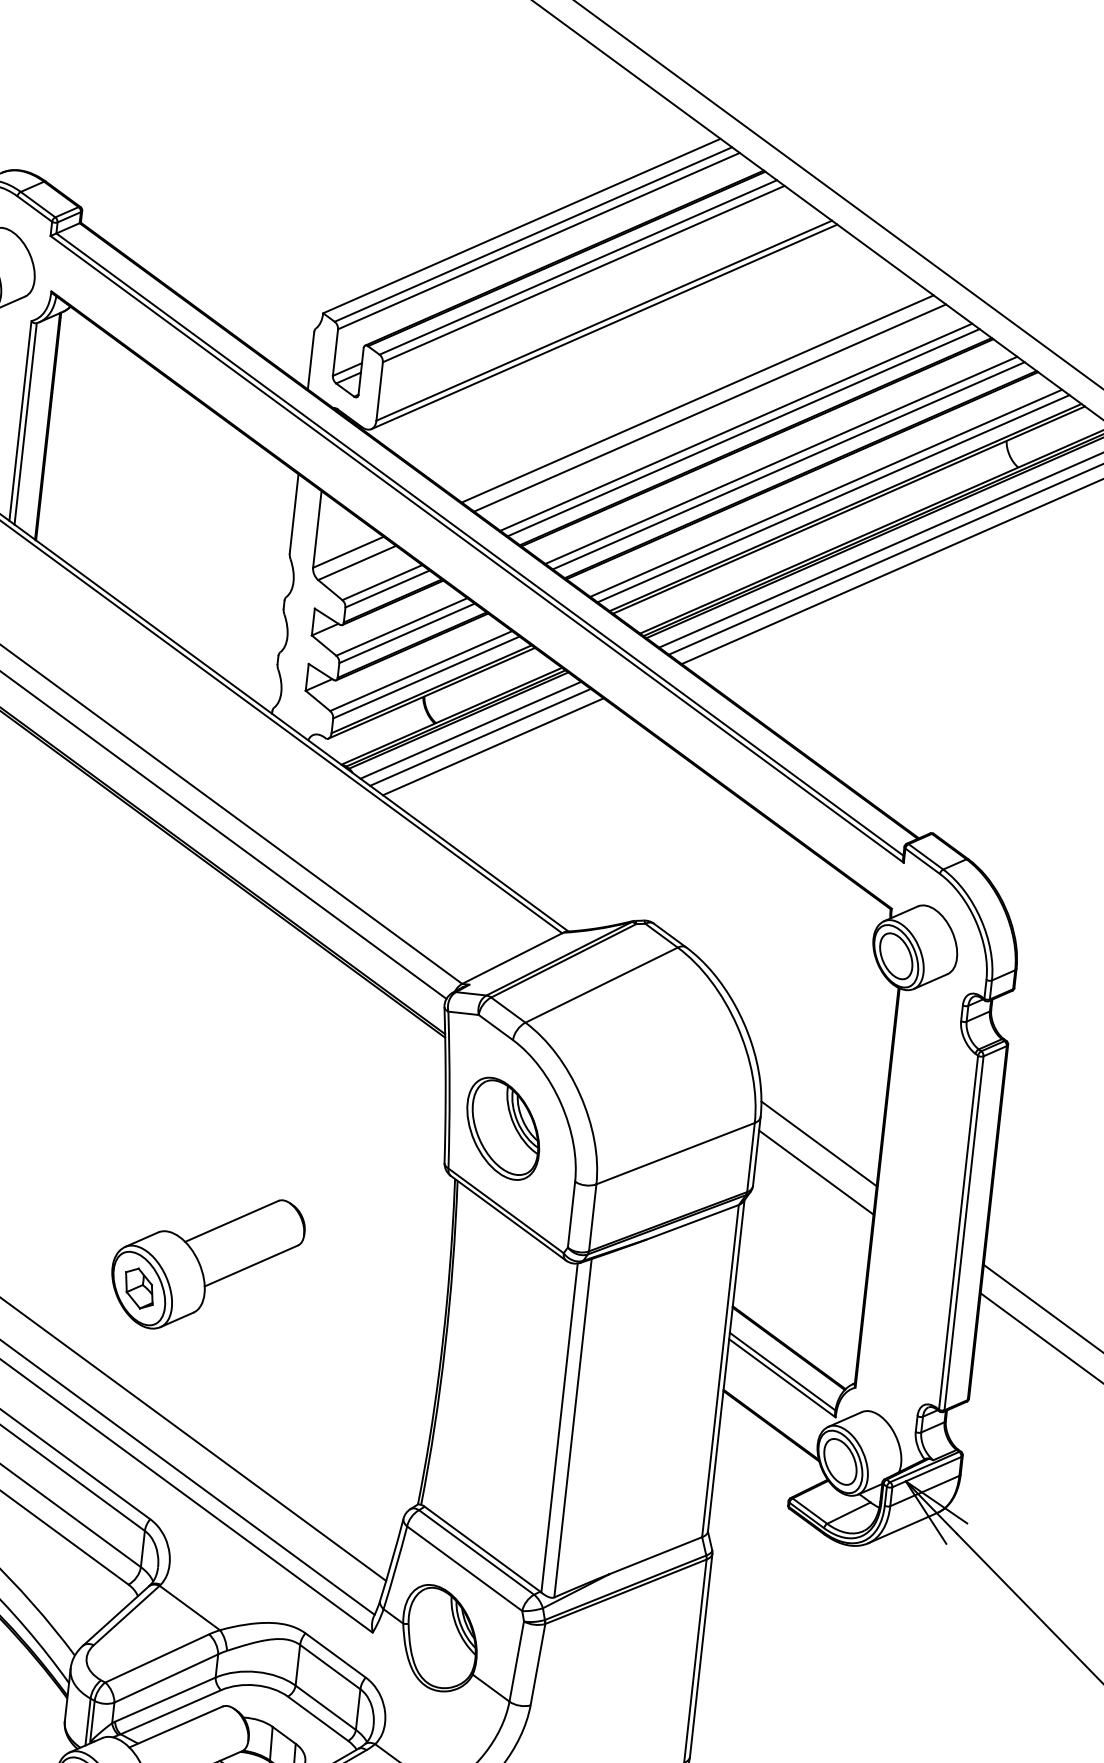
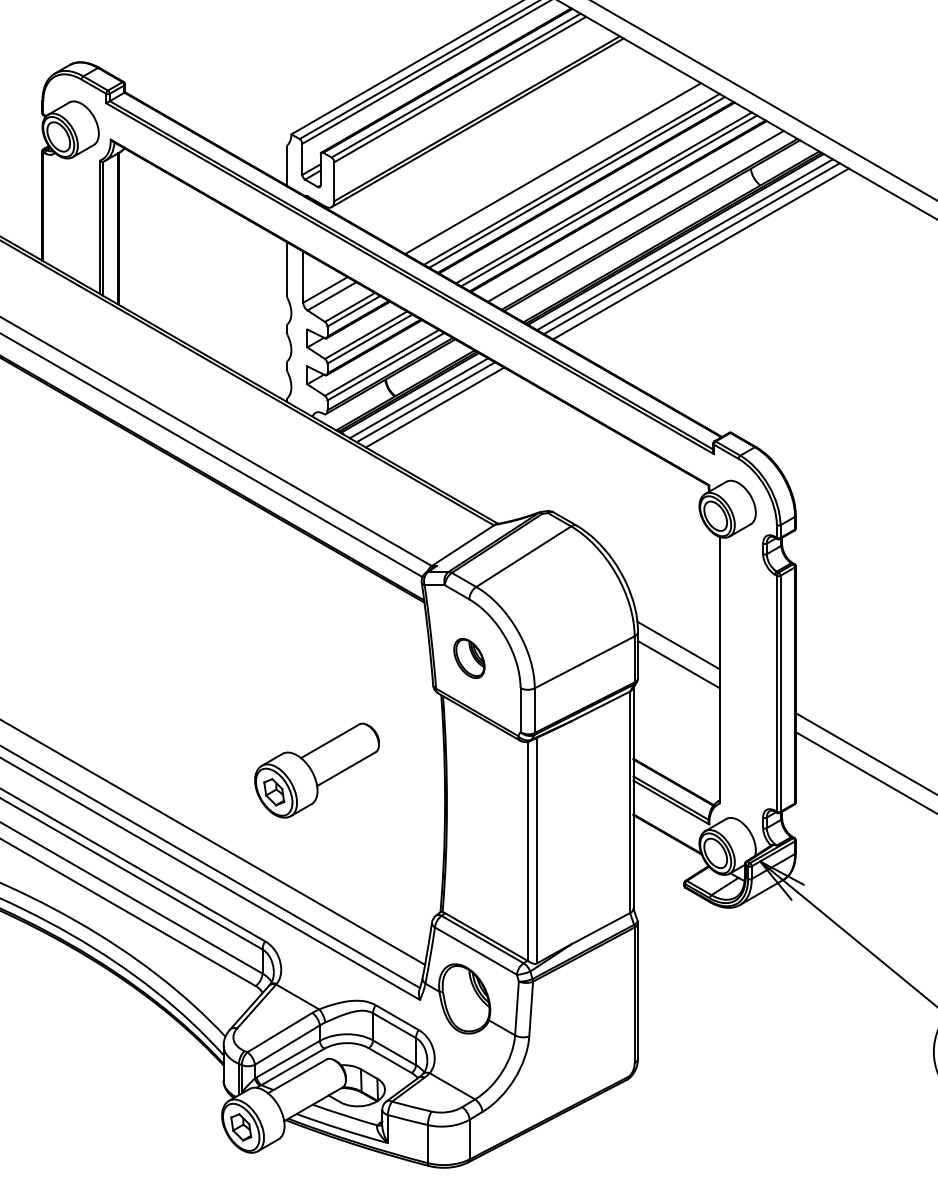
line: (697, 398) -> (544, 163), removed
line: (834, 498) -> (641, 219), removed
part: (503, 1128) -> (469, 658), size x0.6
part: (206, 1263) -> (316, 770), moved

